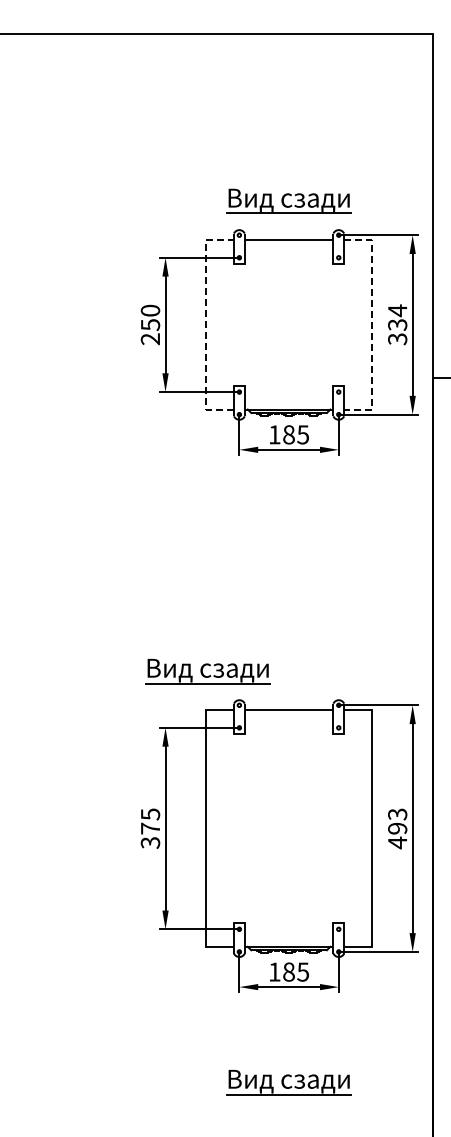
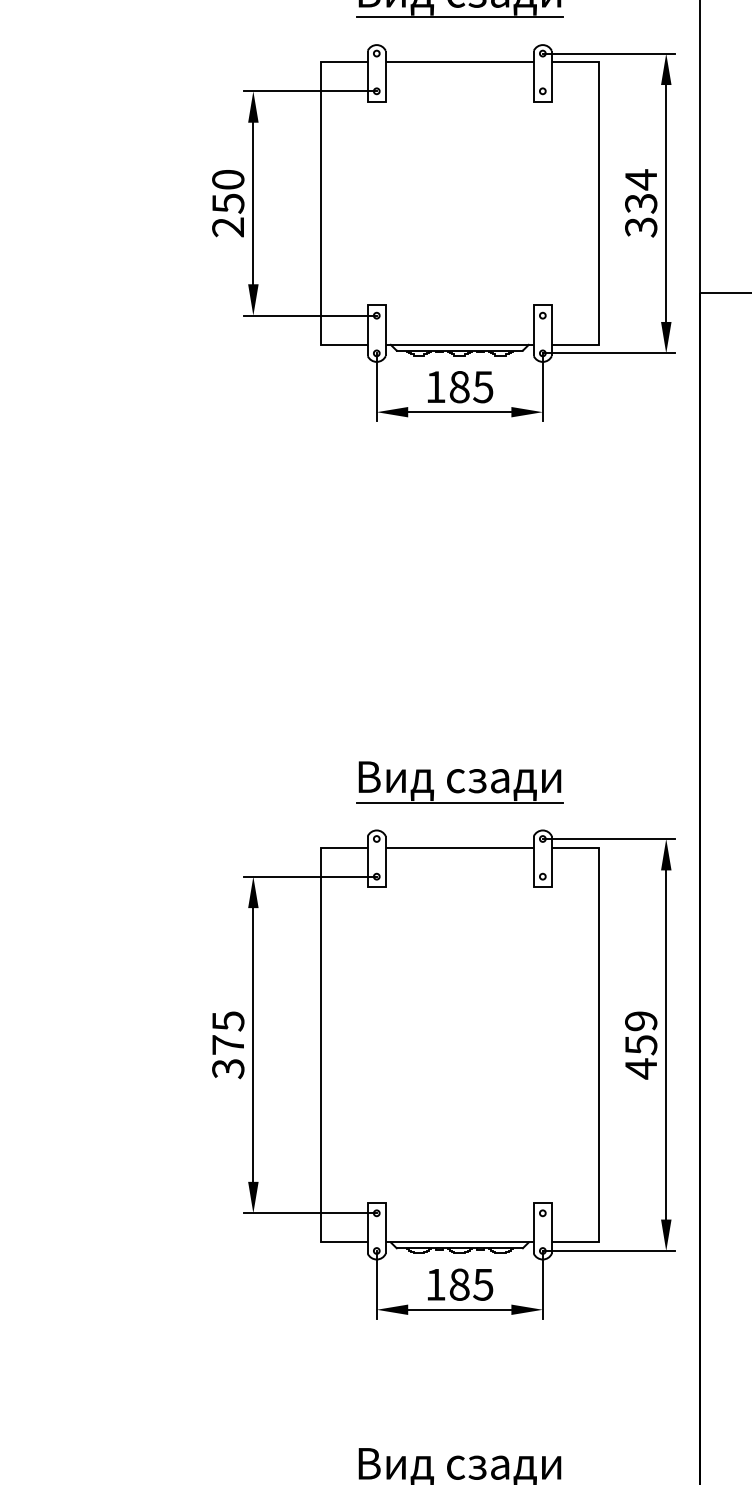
line: (205, 324) -> (320, 202), dashed -> solid
line: (372, 324) -> (599, 202), dashed -> solid
part: (207, 671) -> (458, 782), moved
text: (397, 821) -> (640, 1033), 493 -> 459

